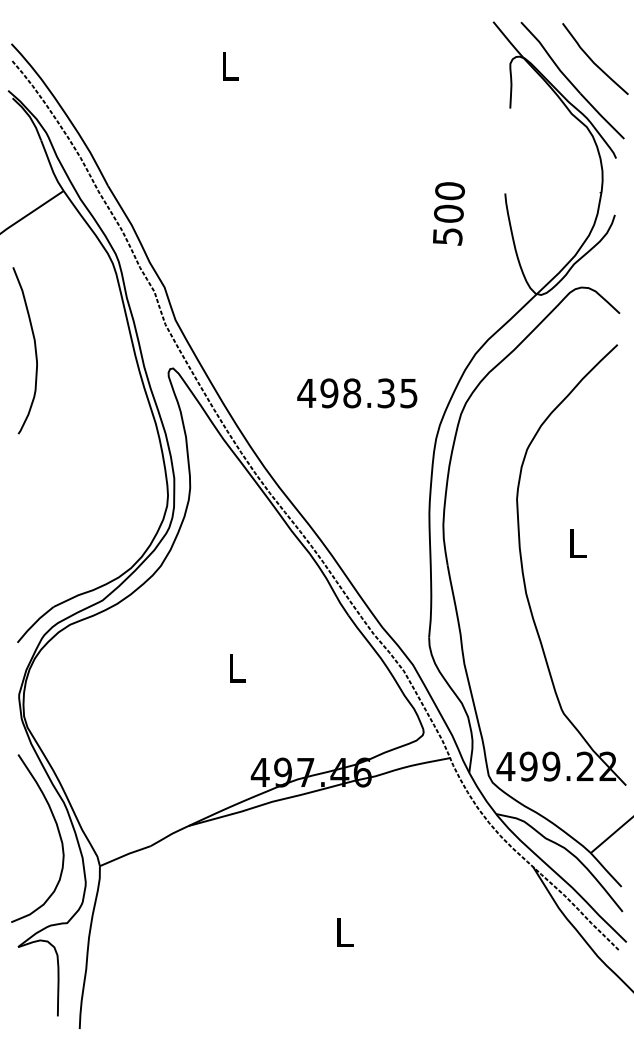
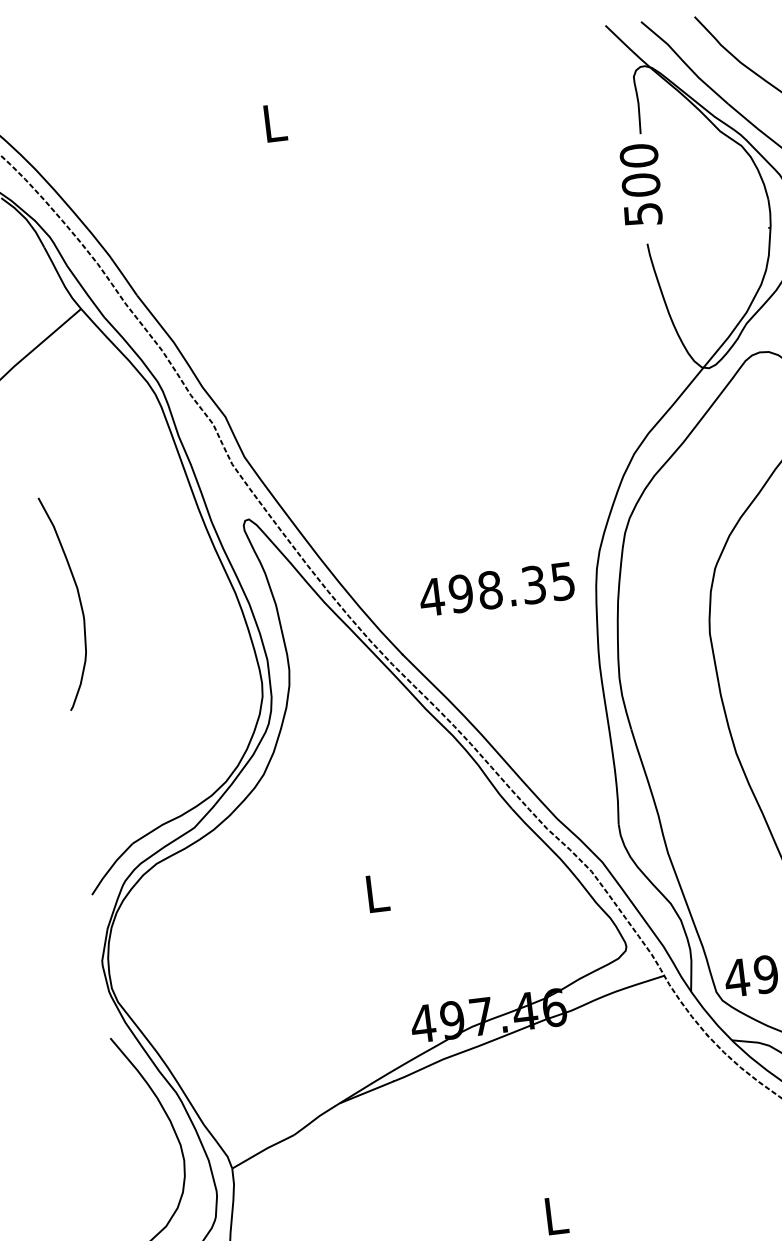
text: (448, 213) -> (640, 184), moved
curve: (34, 349) -> (78, 599), moved
text: (357, 393) -> (497, 589), moved

